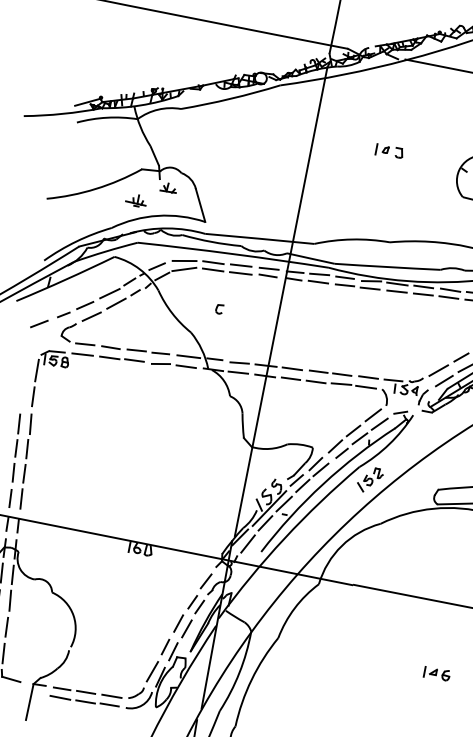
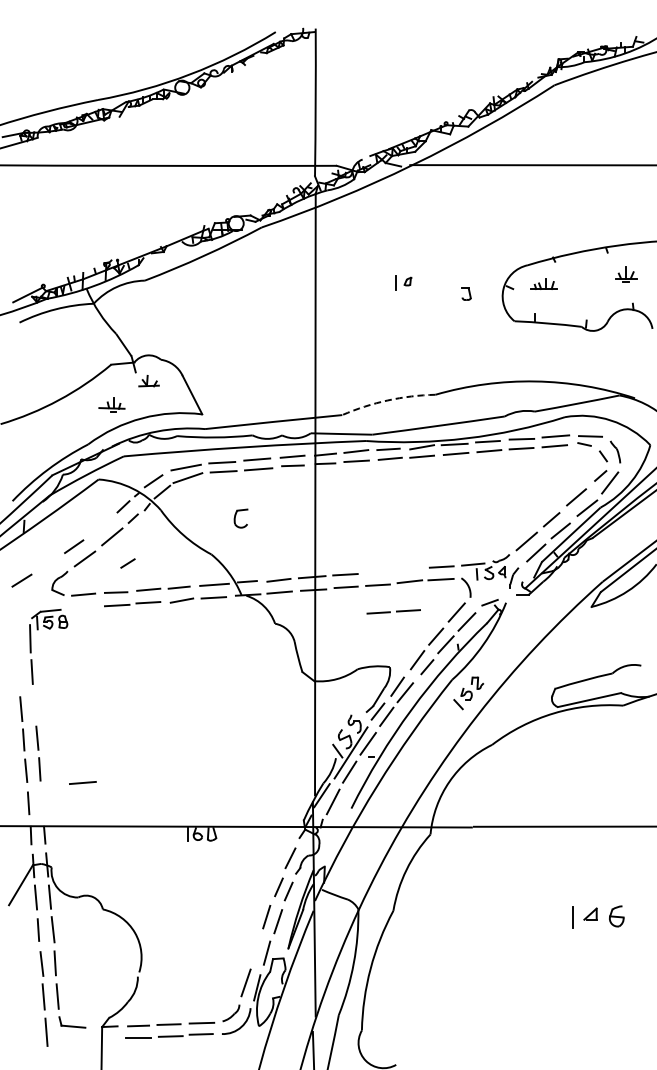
part: (399, 152) -> (466, 293), moved
arc: (351, 239) -> (387, 400), solid -> dashed
line: (109, 293) -> (101, 526), removed
part: (219, 308) -> (240, 518), size x1.6
line: (63, 314) -> (127, 563), moved
line: (82, 354) -> (82, 782), moved
line: (328, 372) -> (390, 611), moved
line: (30, 424) -> (35, 706), removed
line: (21, 498) -> (42, 800), removed
line: (164, 647) -> (255, 949), removed
part: (436, 673) -> (597, 916), size x1.6

